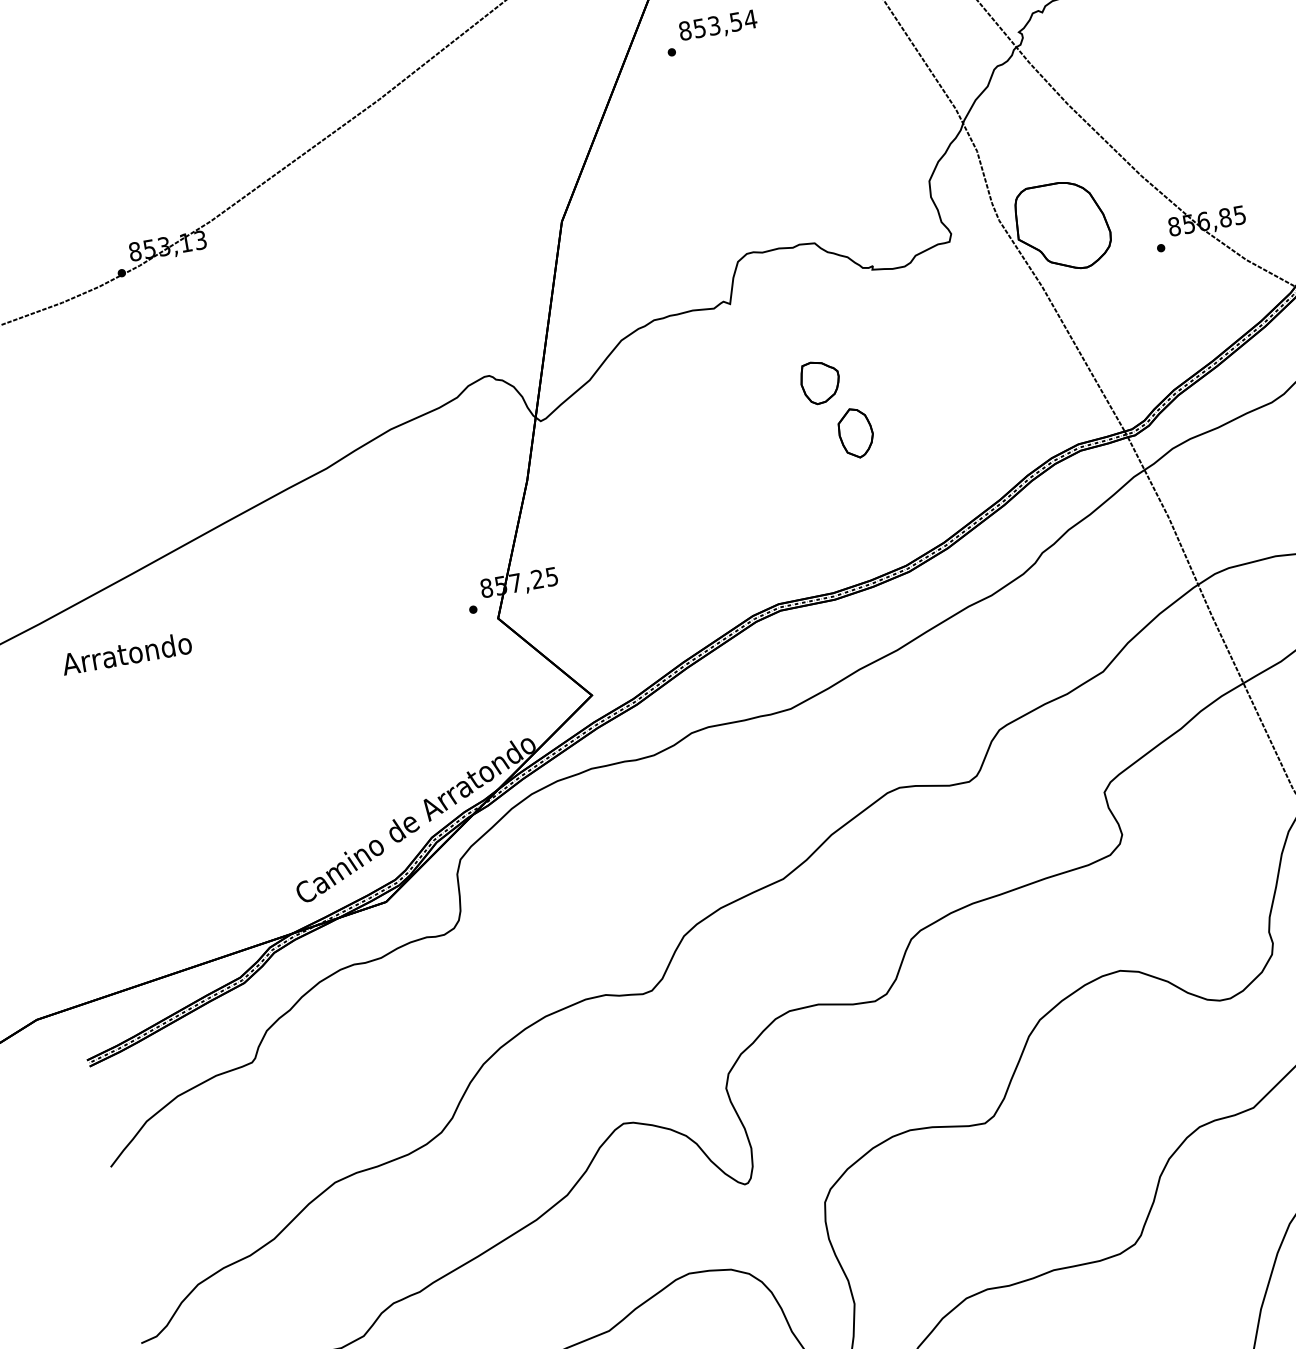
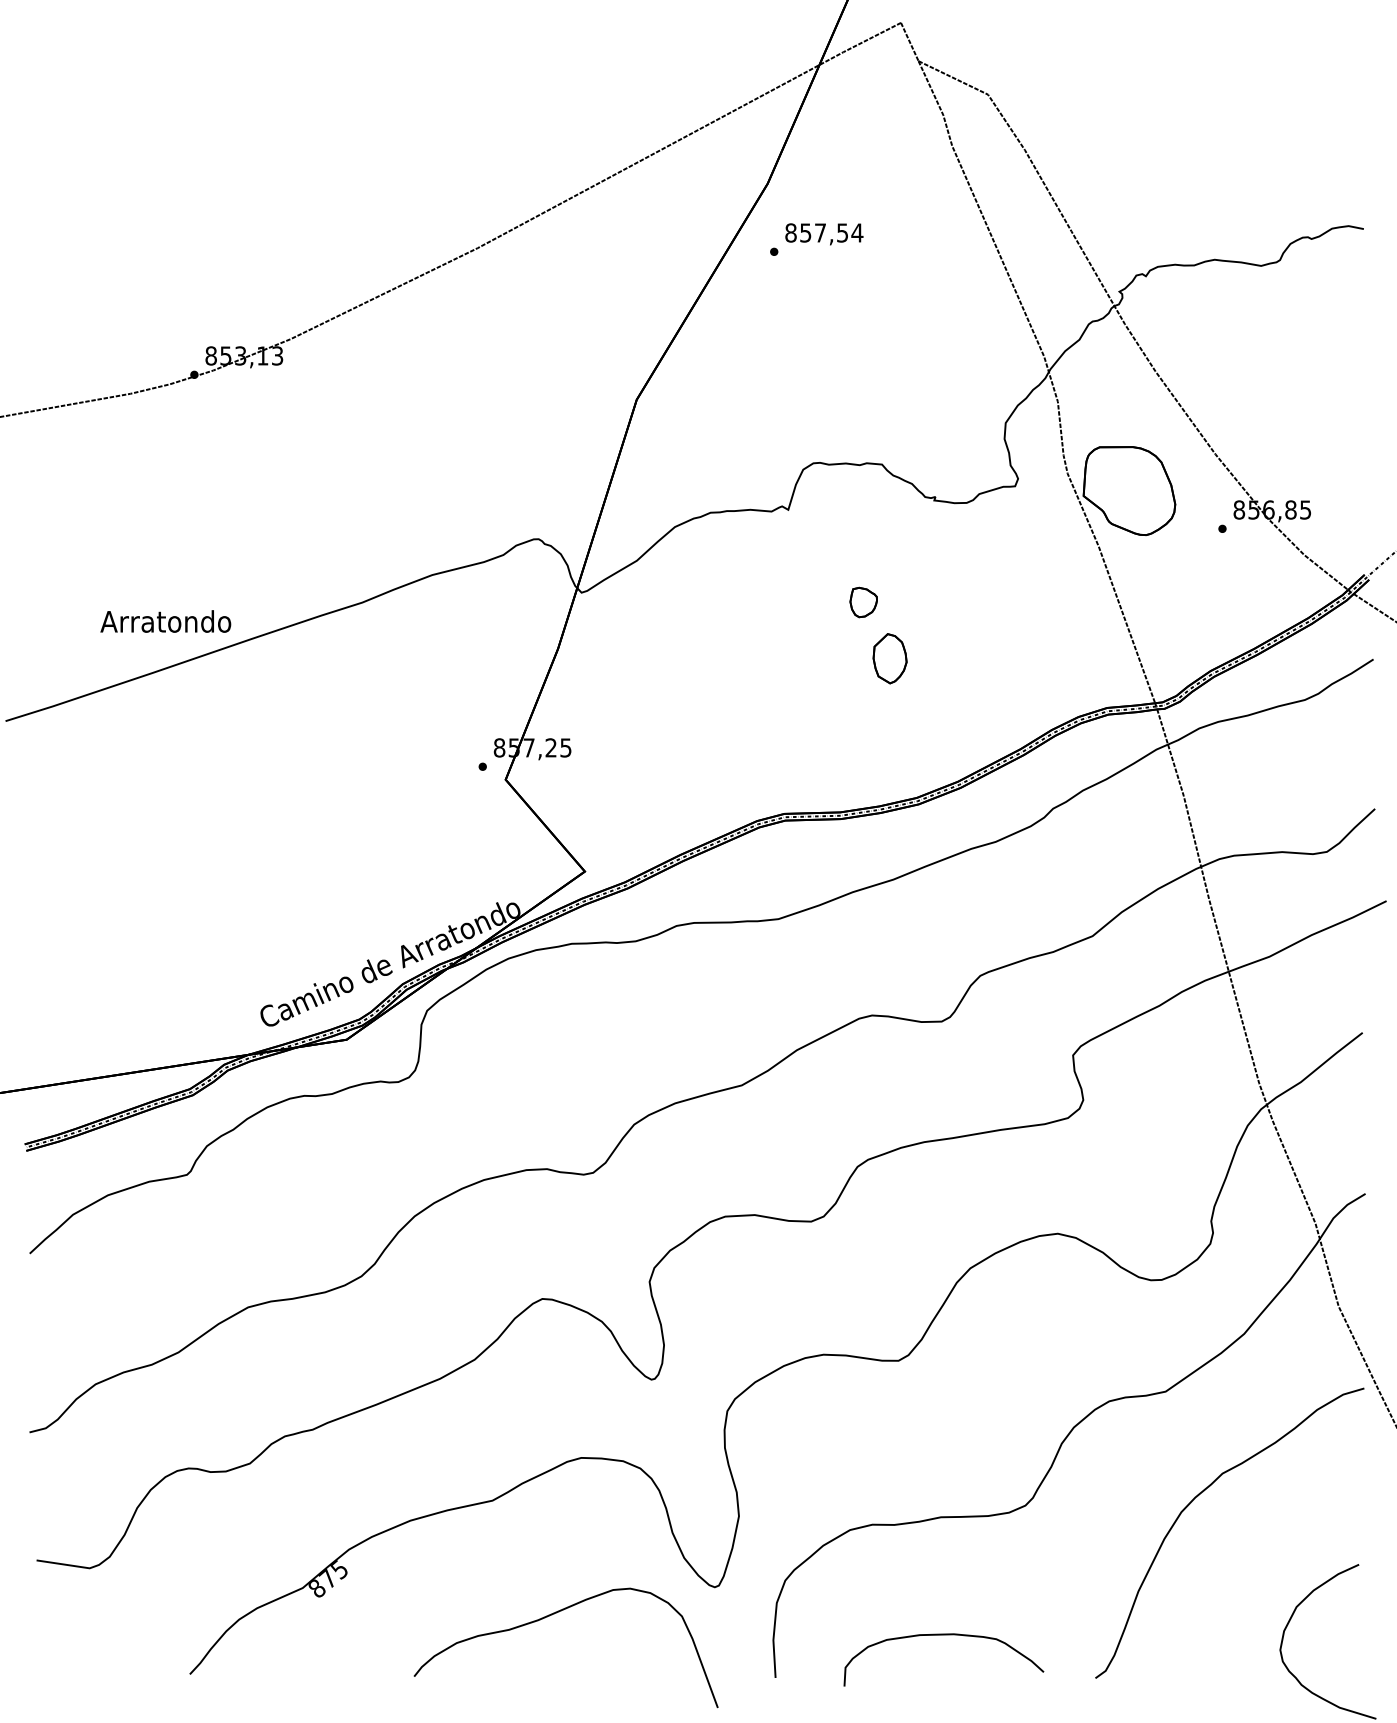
text: (714, 25) -> (820, 232), 853,54 -> 857,54
part: (820, 382) -> (863, 602), size x0.7
text: (126, 653) -> (165, 621), moved

